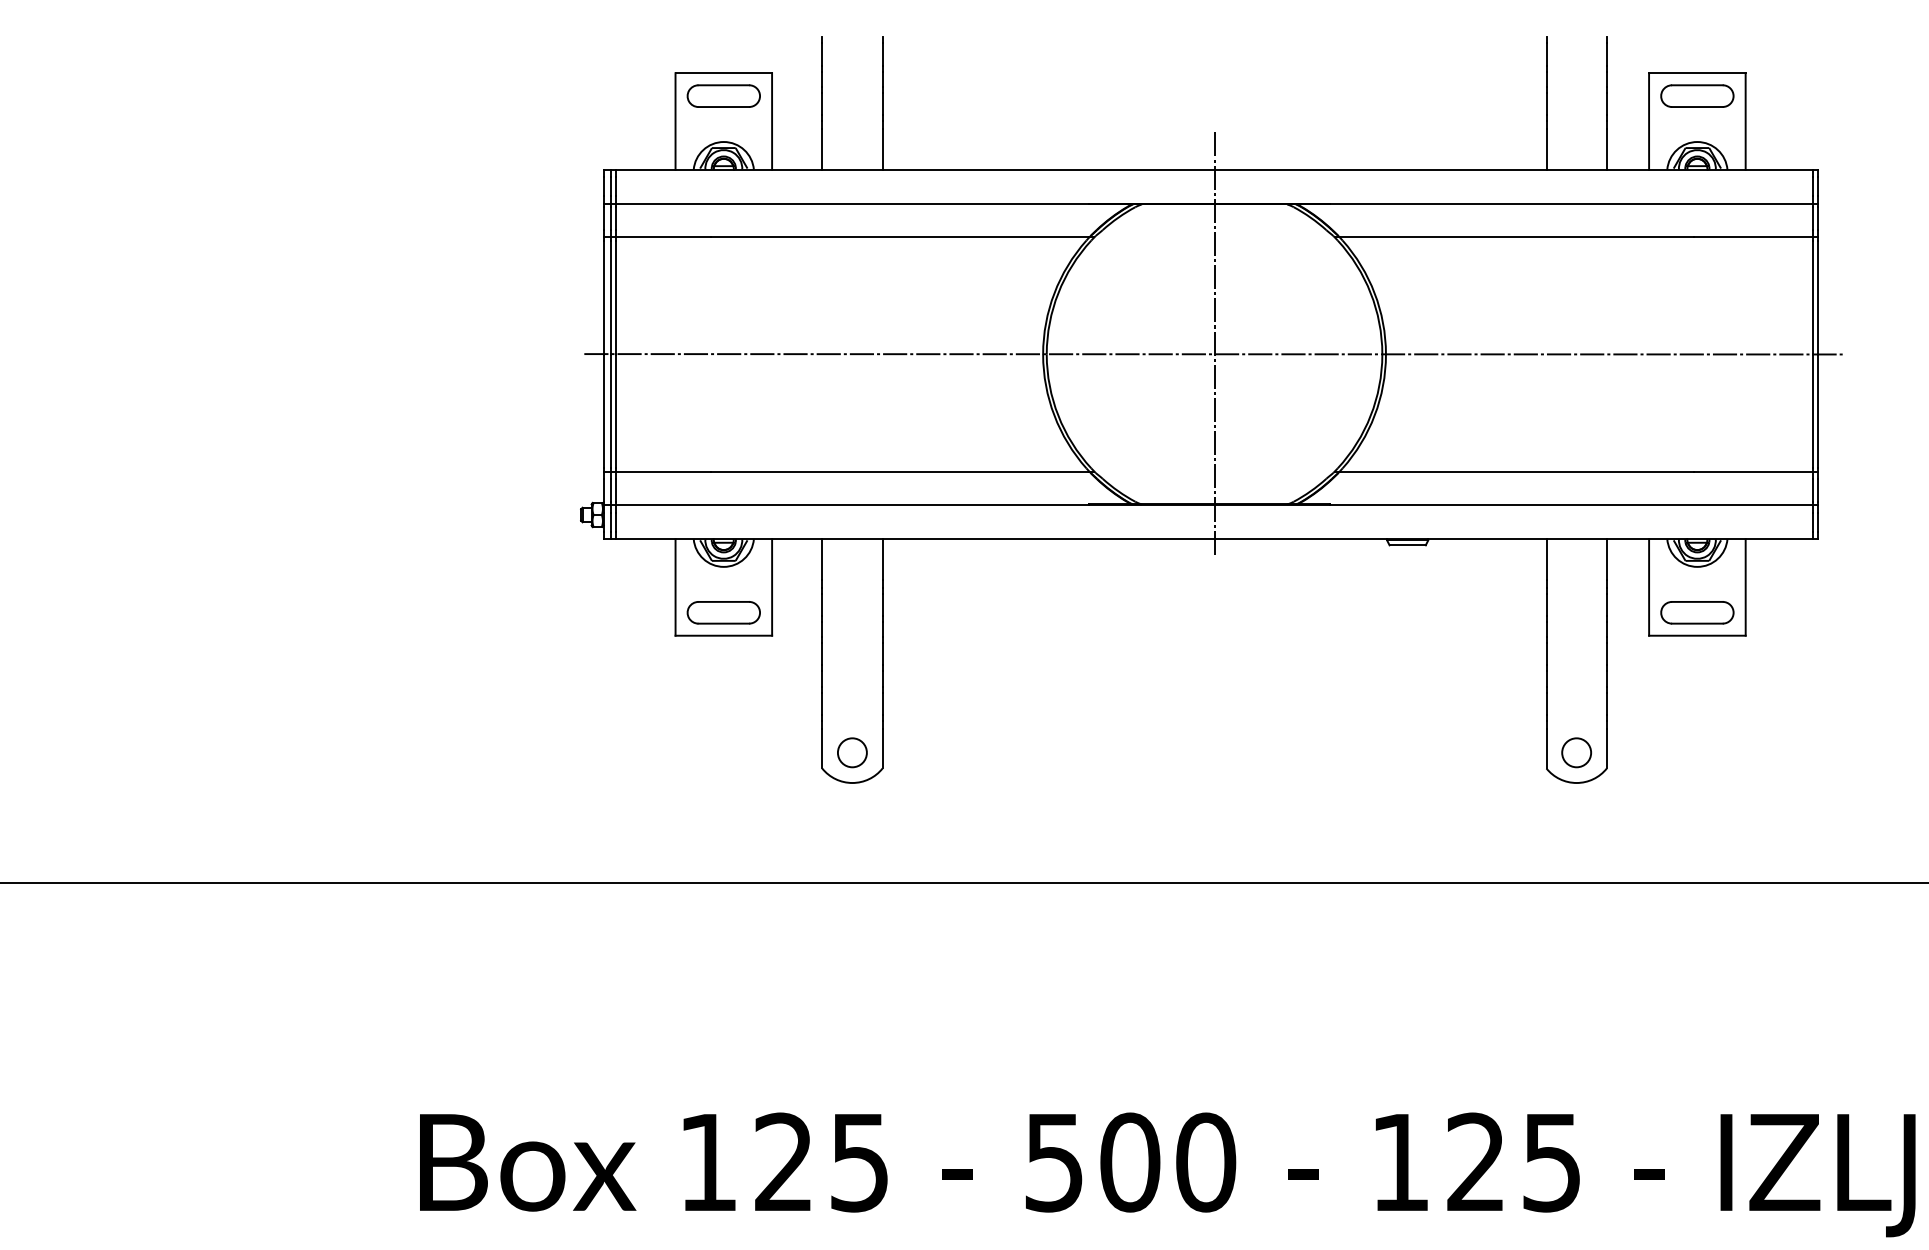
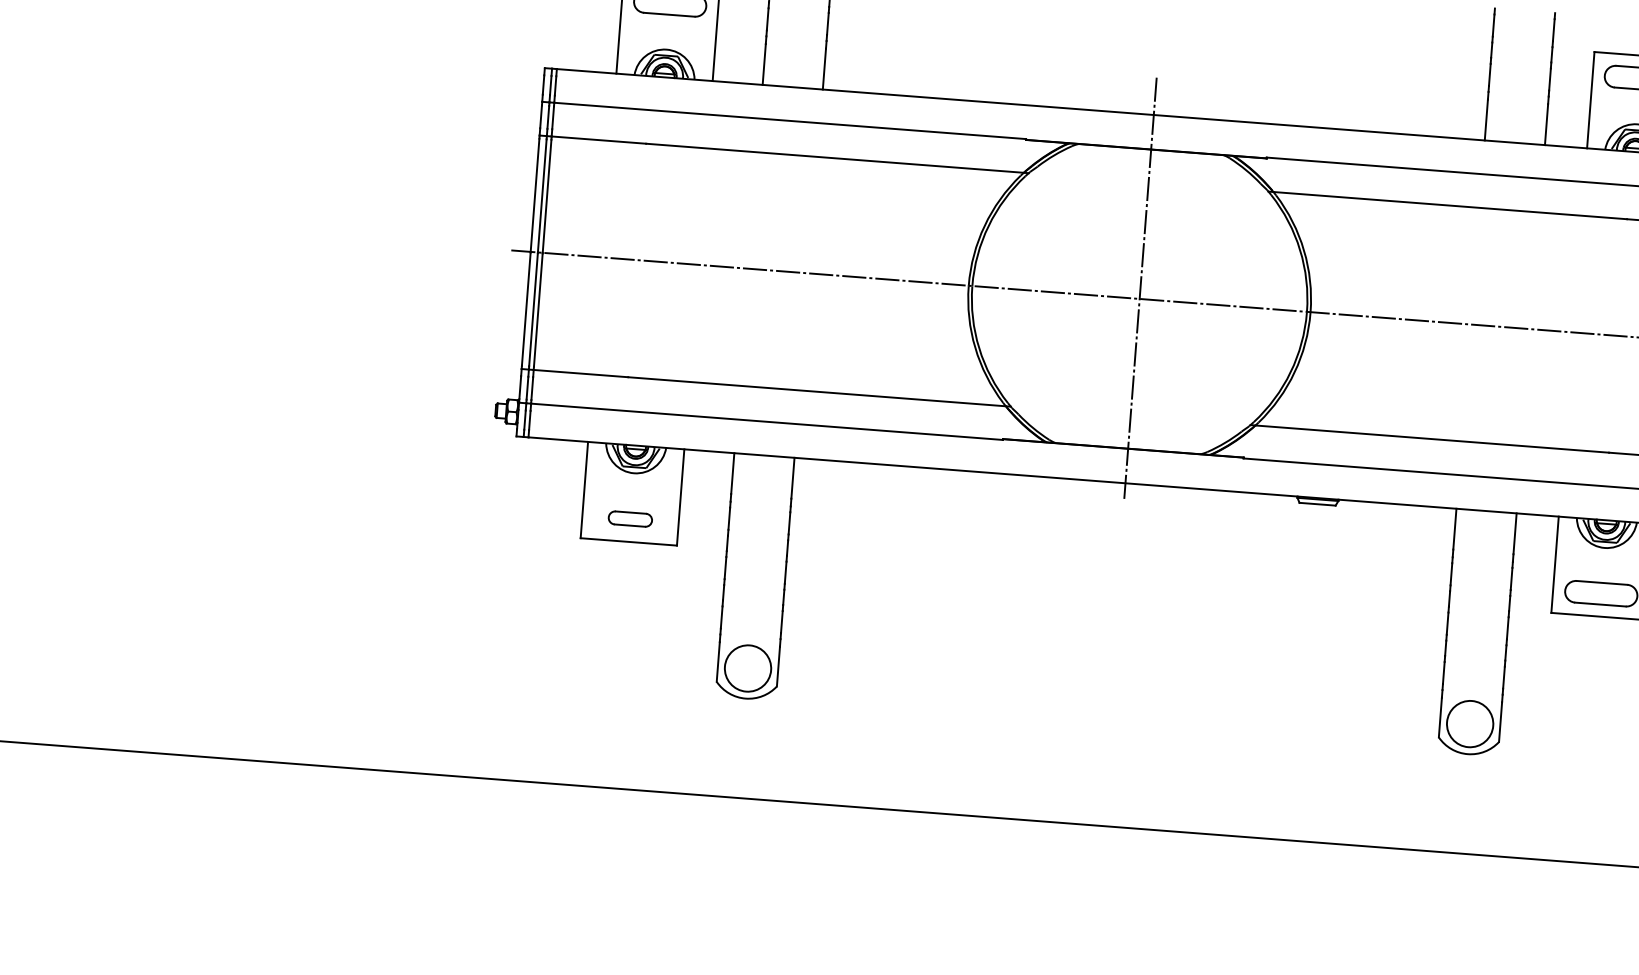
part: (723, 612) -> (630, 518), size x0.6
circle: (851, 752) -> (747, 668), size x1.6
circle: (1576, 752) -> (1470, 723), size x1.6

